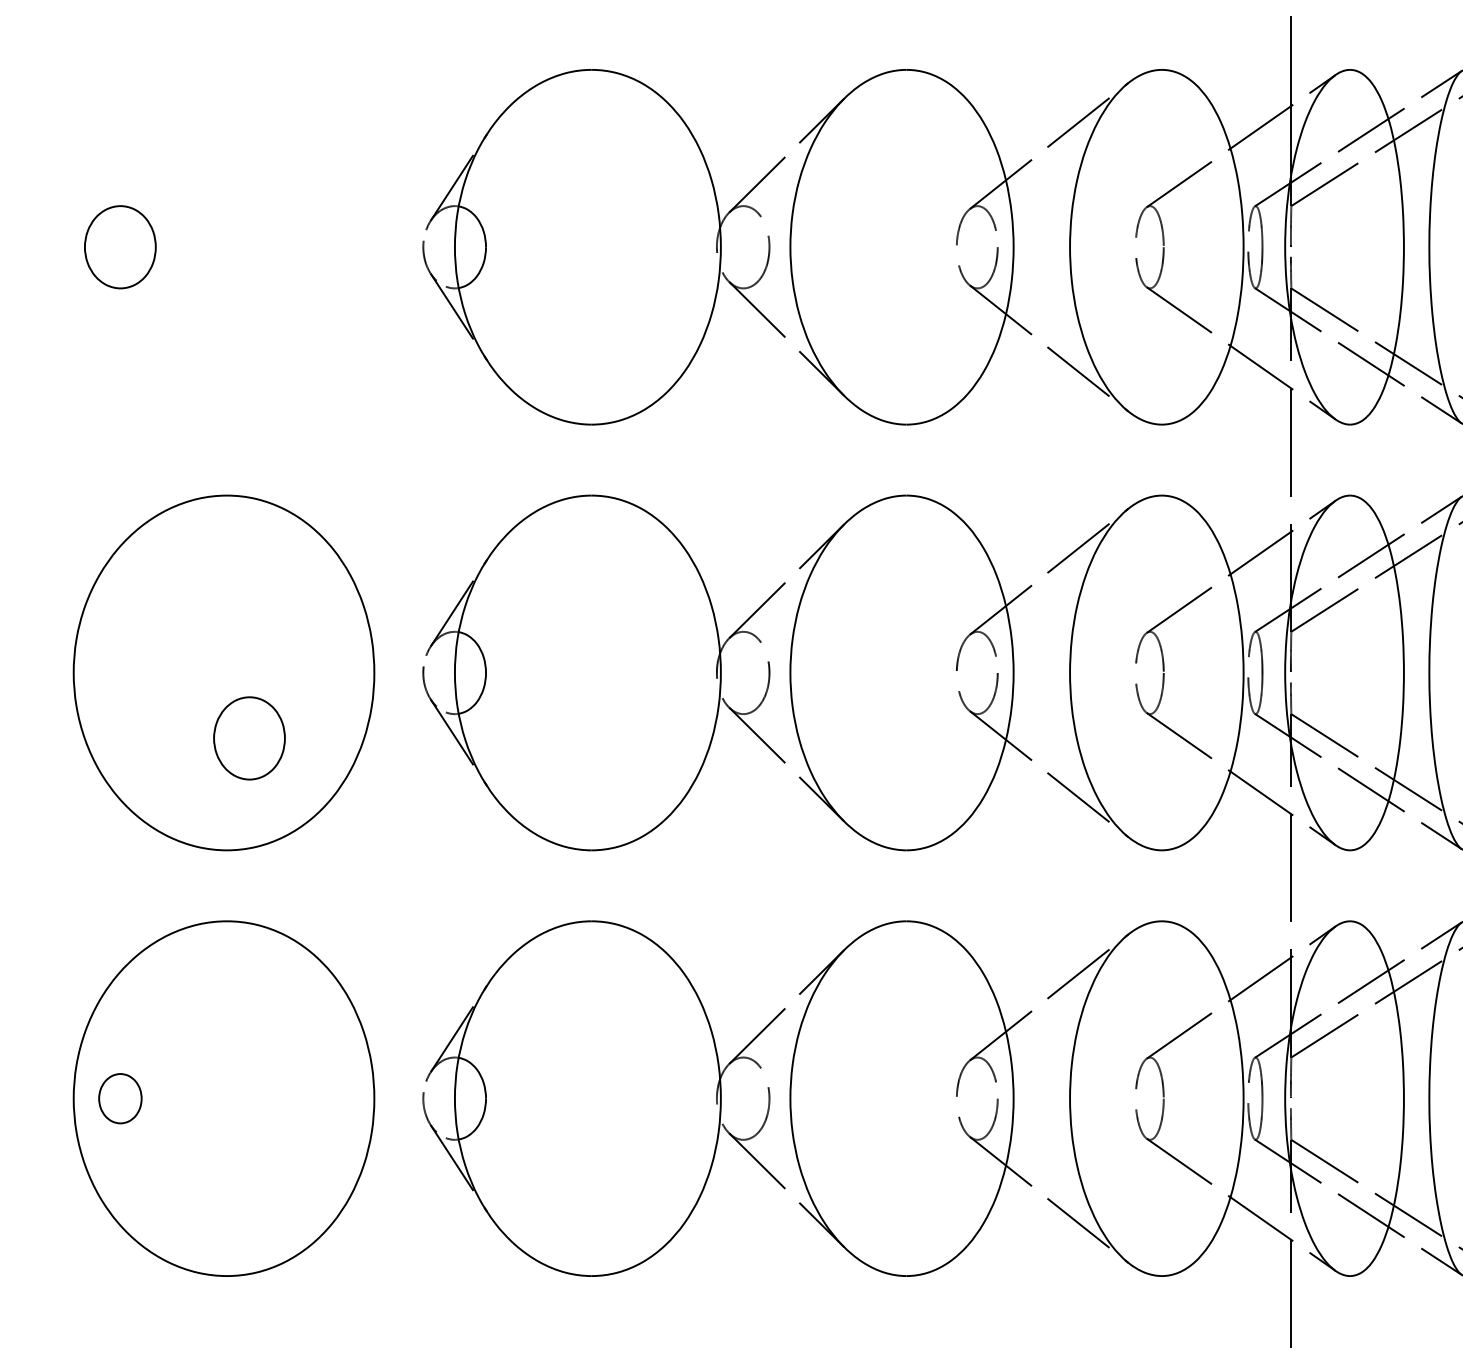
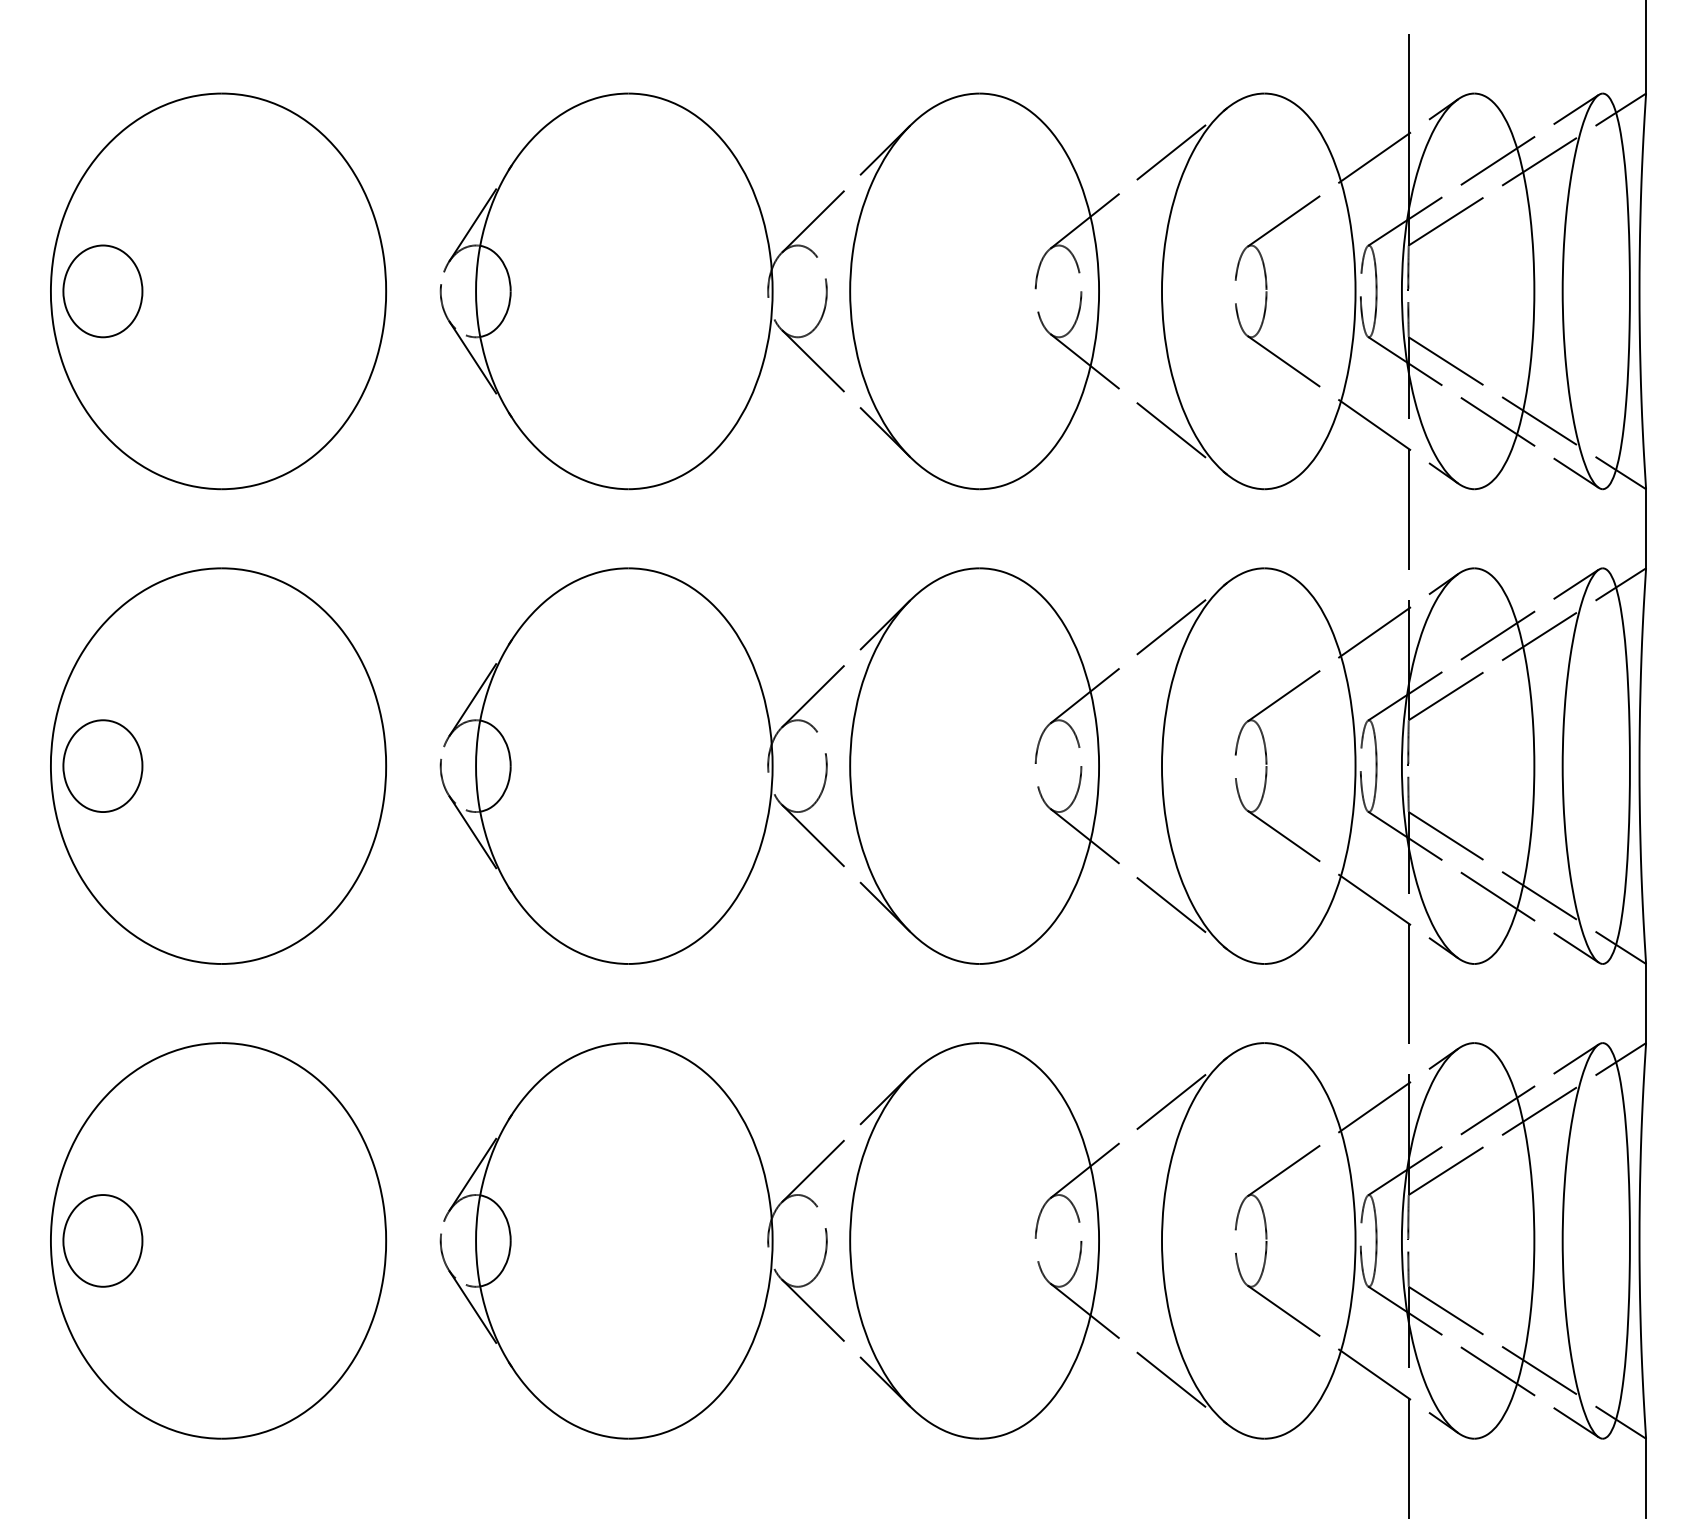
part: (224, 247) -> (218, 291), added
part: (249, 737) -> (102, 765), moved
part: (119, 1098) -> (102, 1240), size x1.67

